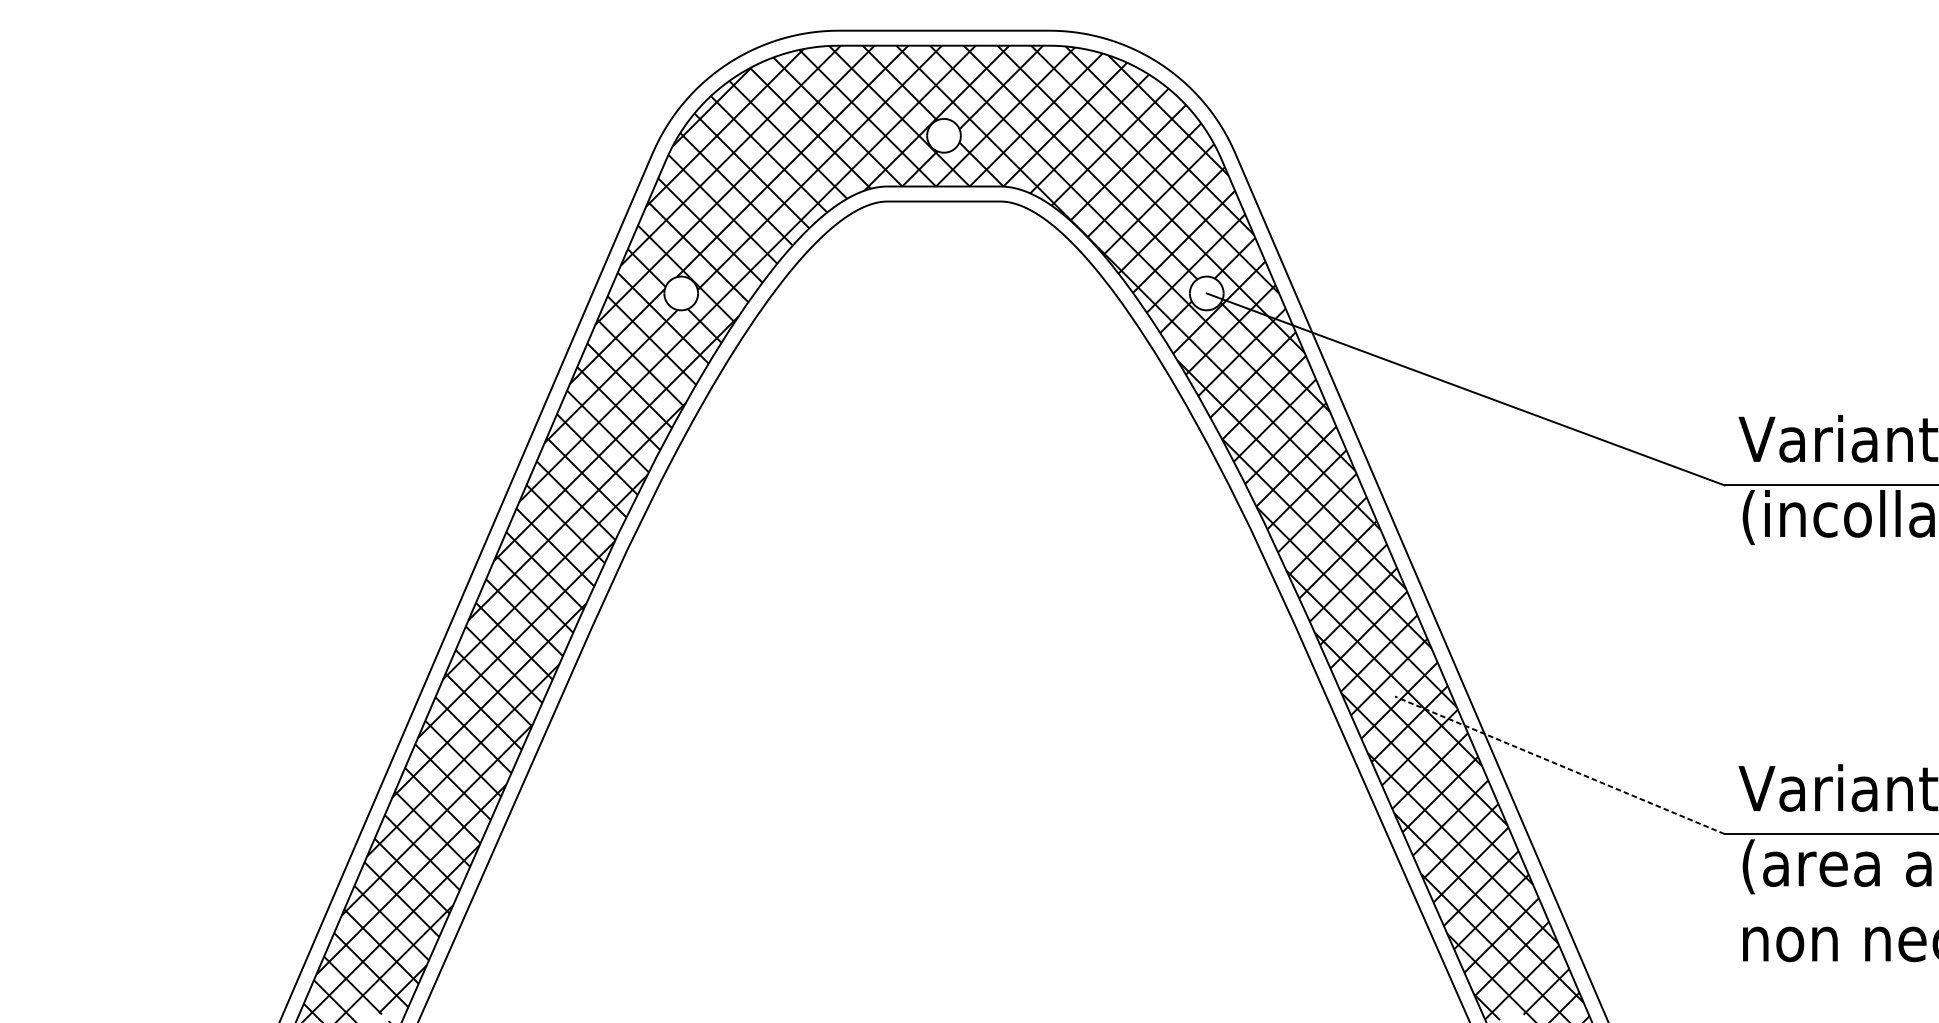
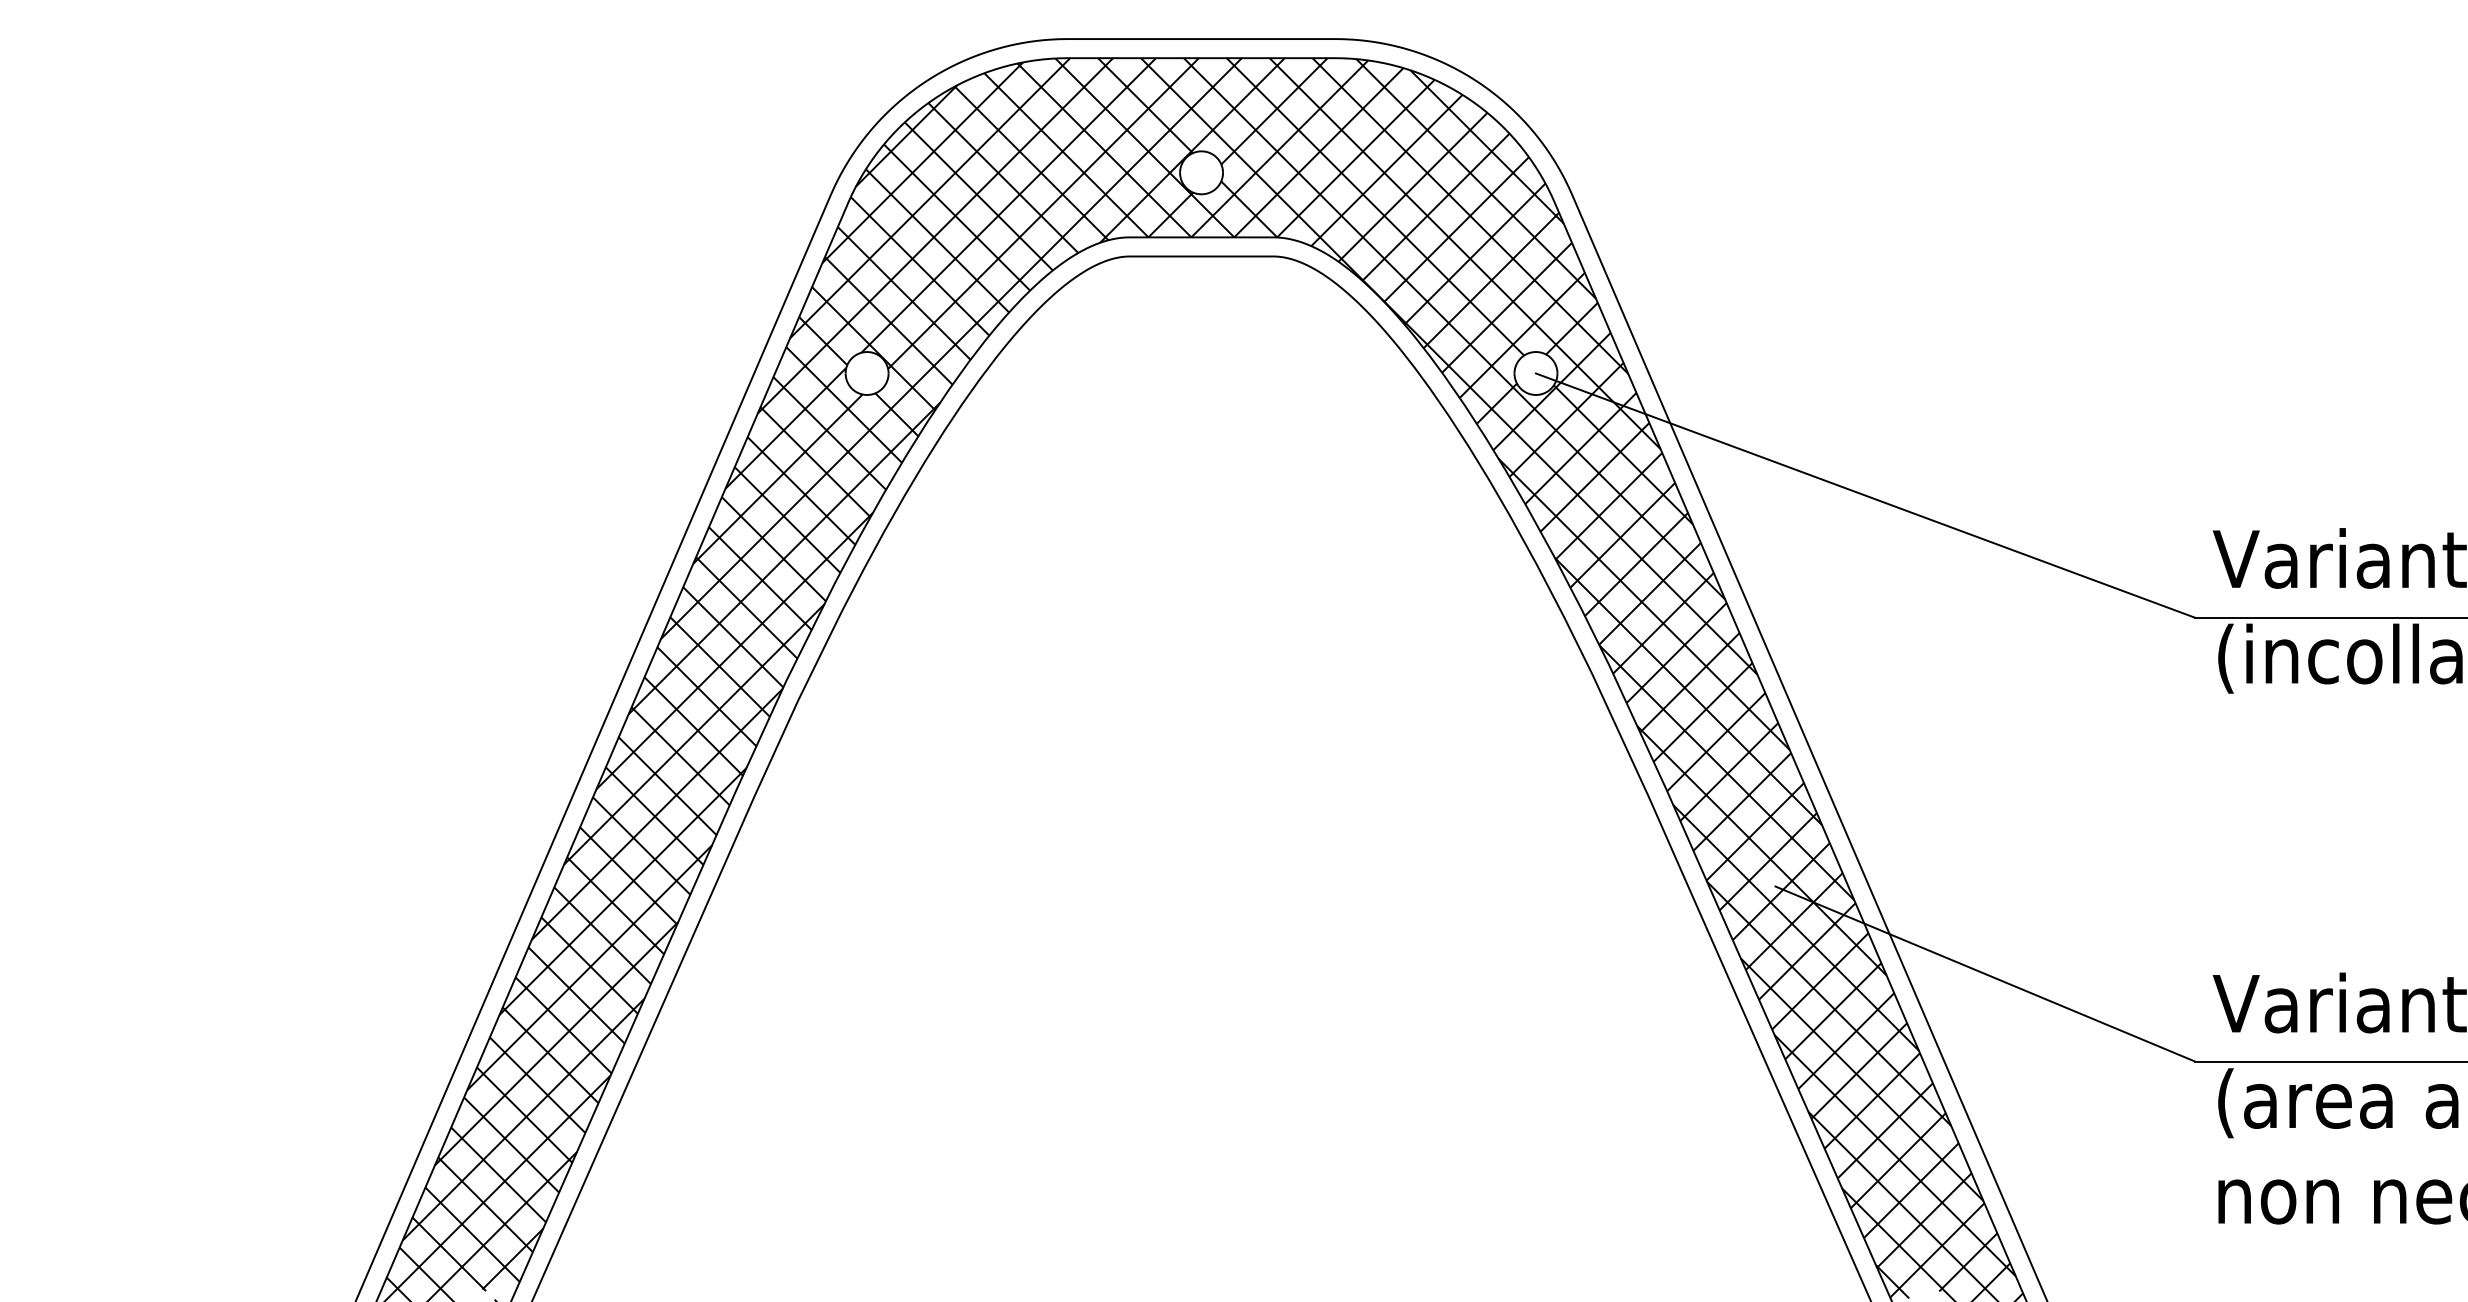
line: (1559, 764) -> (1984, 973), dashed -> solid

